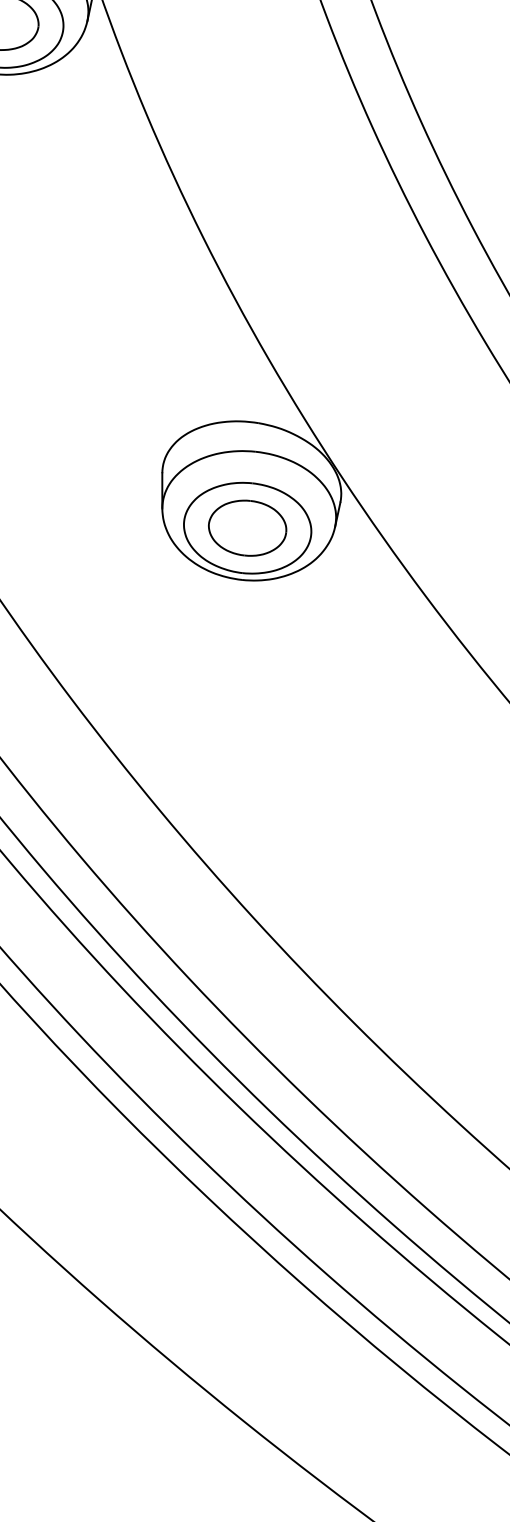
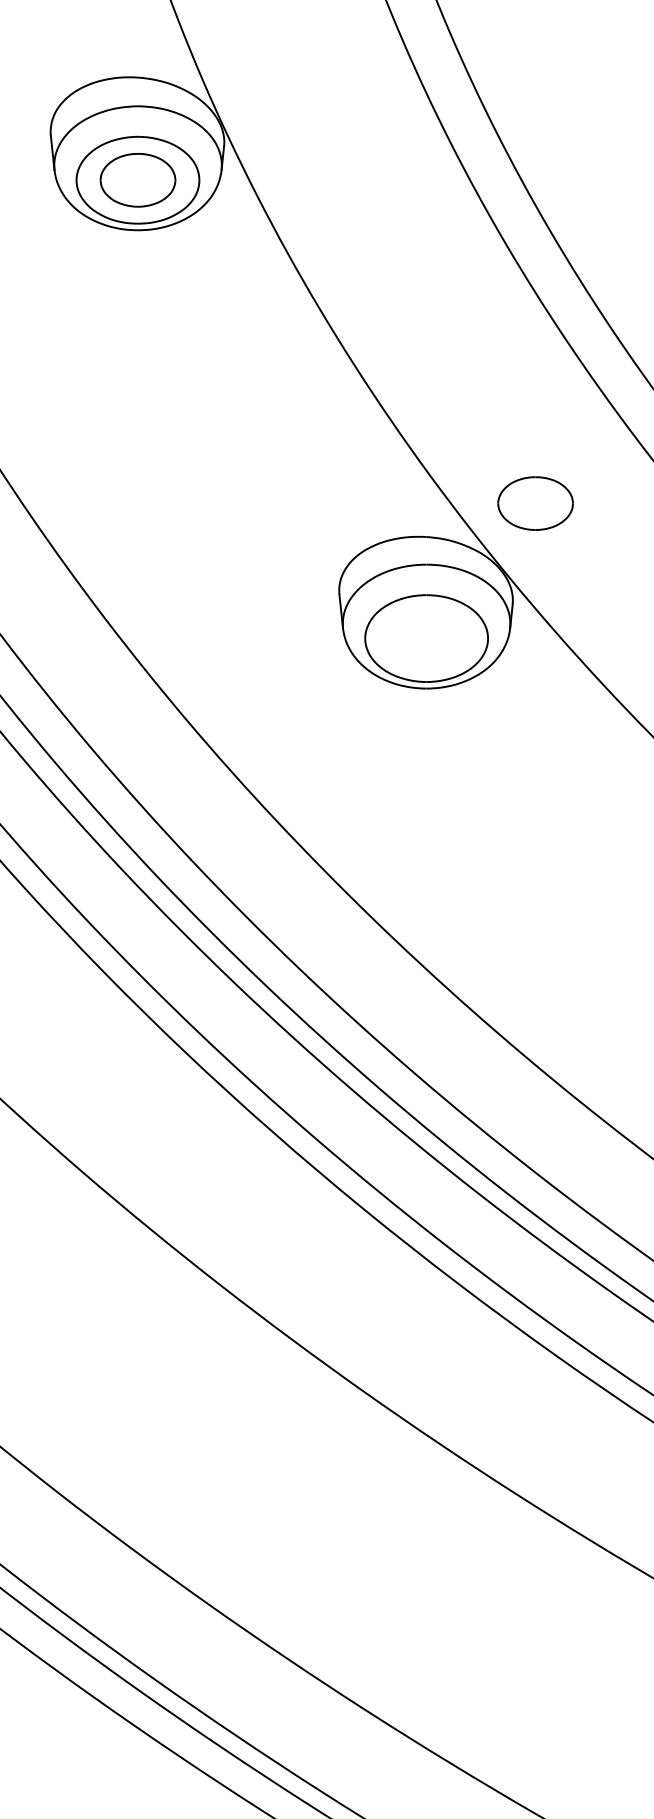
part: (247, 528) -> (535, 503), moved

